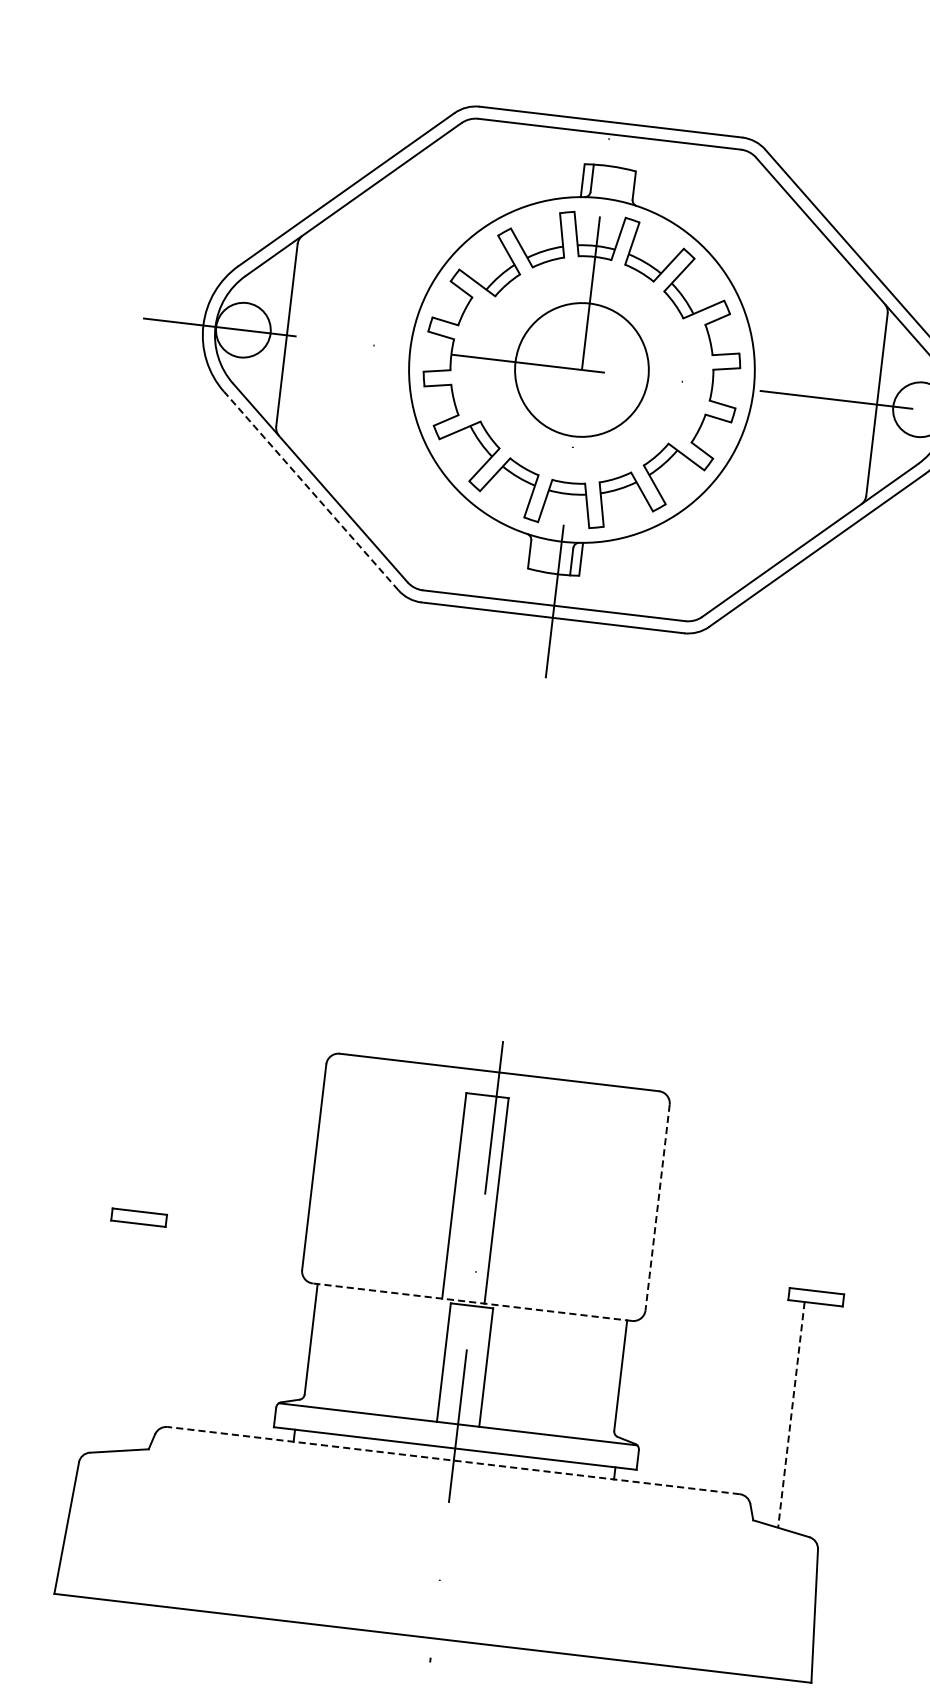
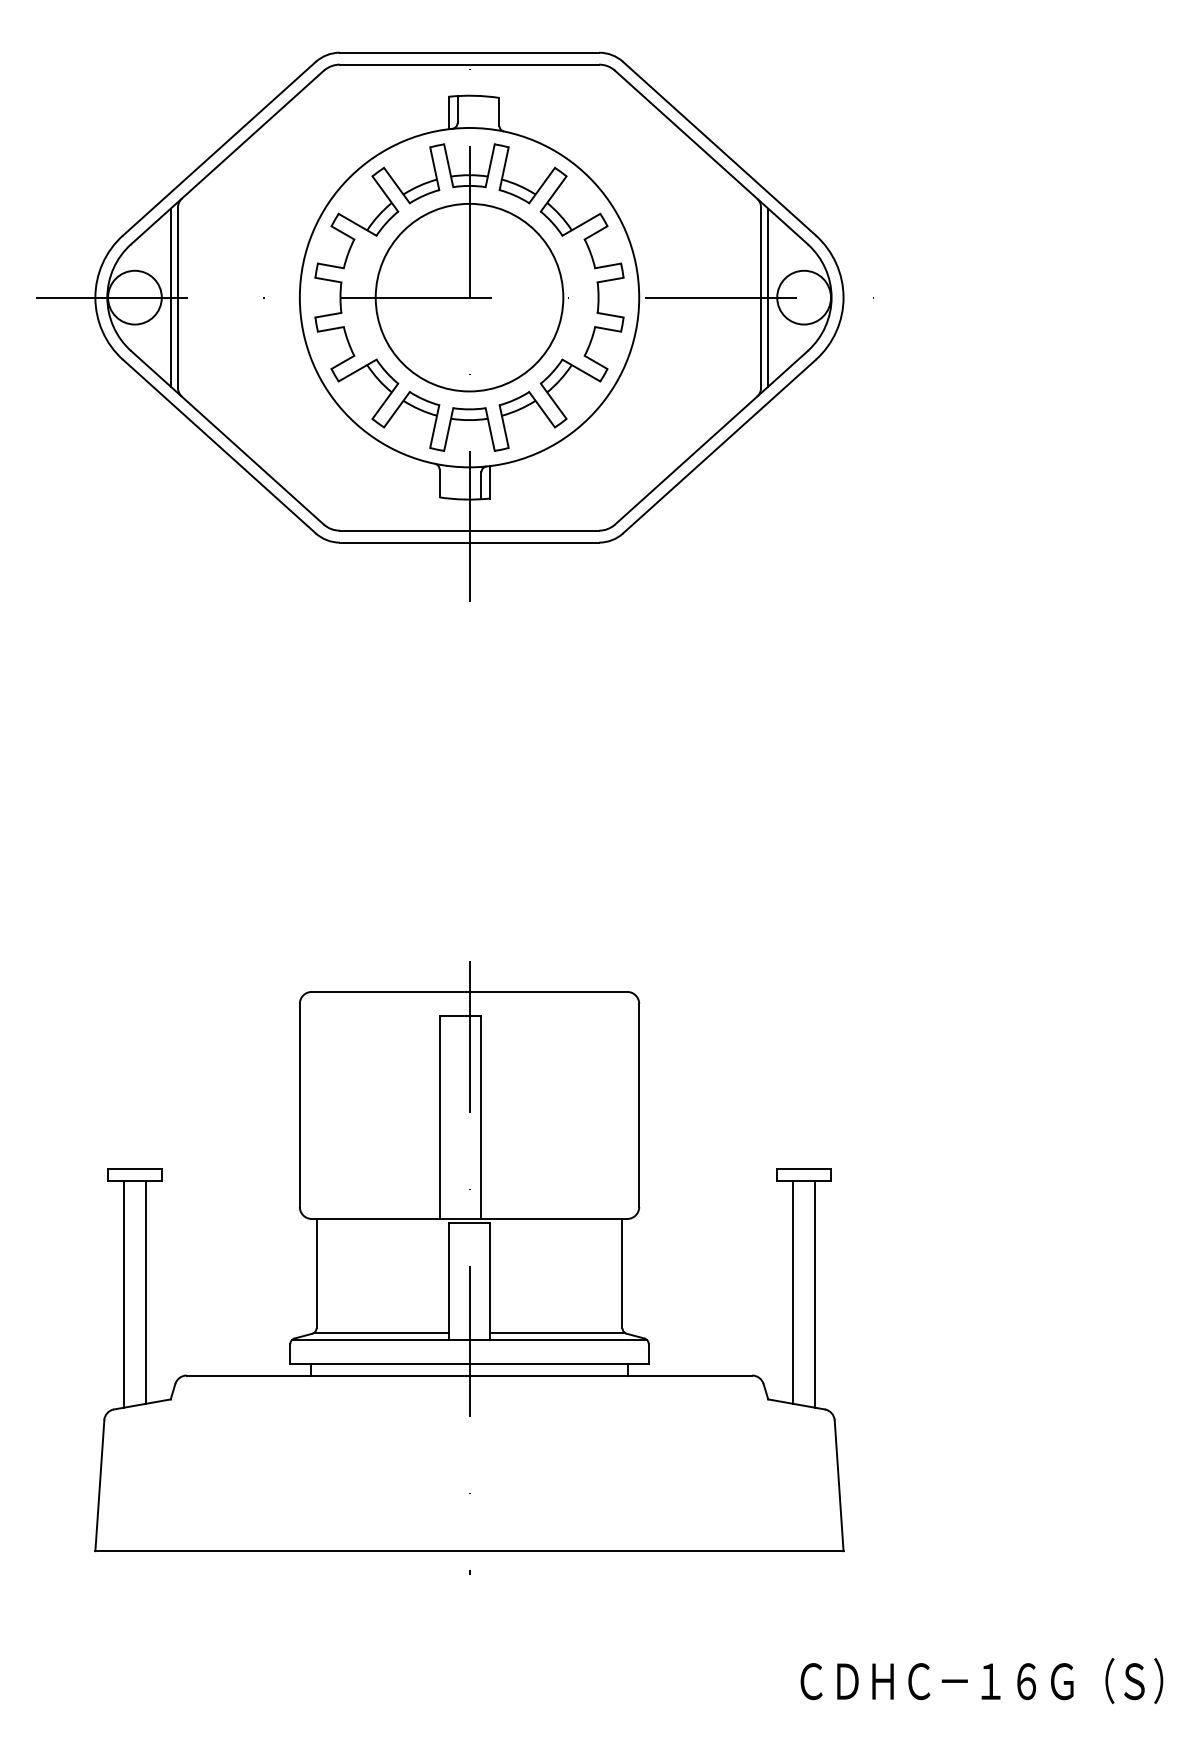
line: (279, 334) -> (170, 297), added
circle: (581, 369) -> (469, 297), size x1.43
line: (884, 405) -> (768, 297), added
line: (311, 490) -> (219, 446), dashed -> solid
line: (657, 1207) -> (639, 1105), dashed -> solid
line: (472, 1301) -> (469, 1218), dashed -> solid
line: (114, 1336) -> (124, 1293), added
line: (135, 1337) -> (145, 1291), added
line: (369, 1406) -> (381, 1332), added
line: (791, 1415) -> (793, 1292), dashed -> solid
line: (812, 1418) -> (814, 1293), added
line: (547, 1427) -> (557, 1332), added
line: (453, 1460) -> (469, 1375), dashed -> solid

